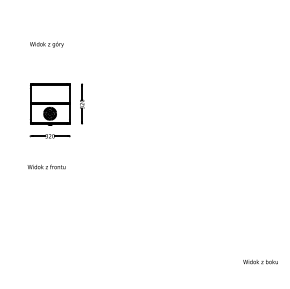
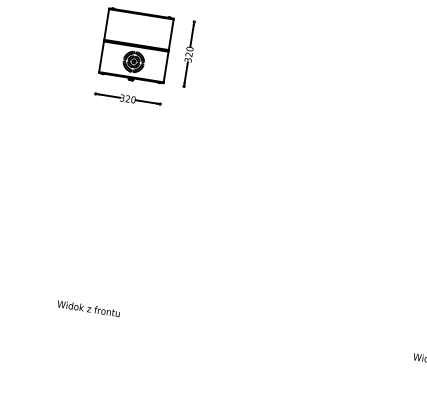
text: (46, 166) -> (88, 307), moved

